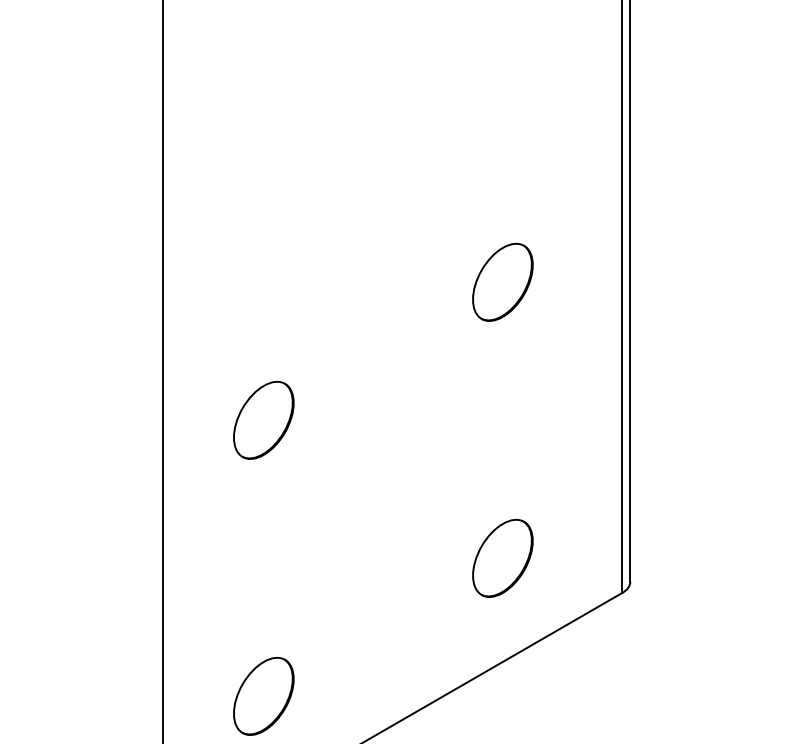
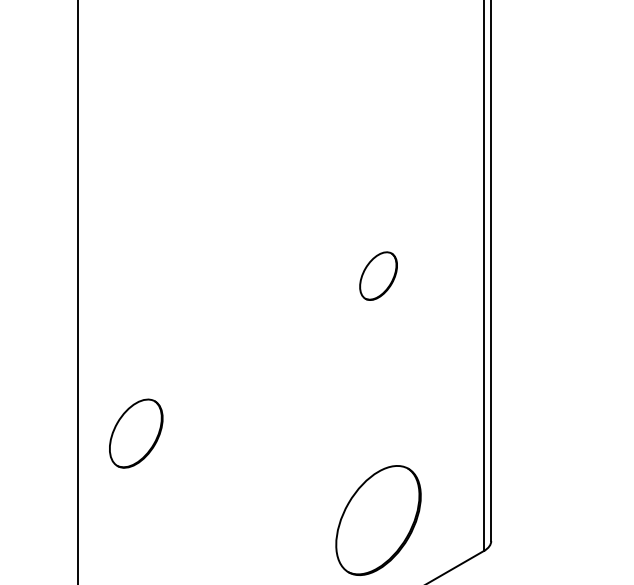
part: (502, 281) -> (378, 275), size x0.7
part: (263, 419) -> (135, 432), moved
part: (502, 557) -> (378, 519), size x1.6

